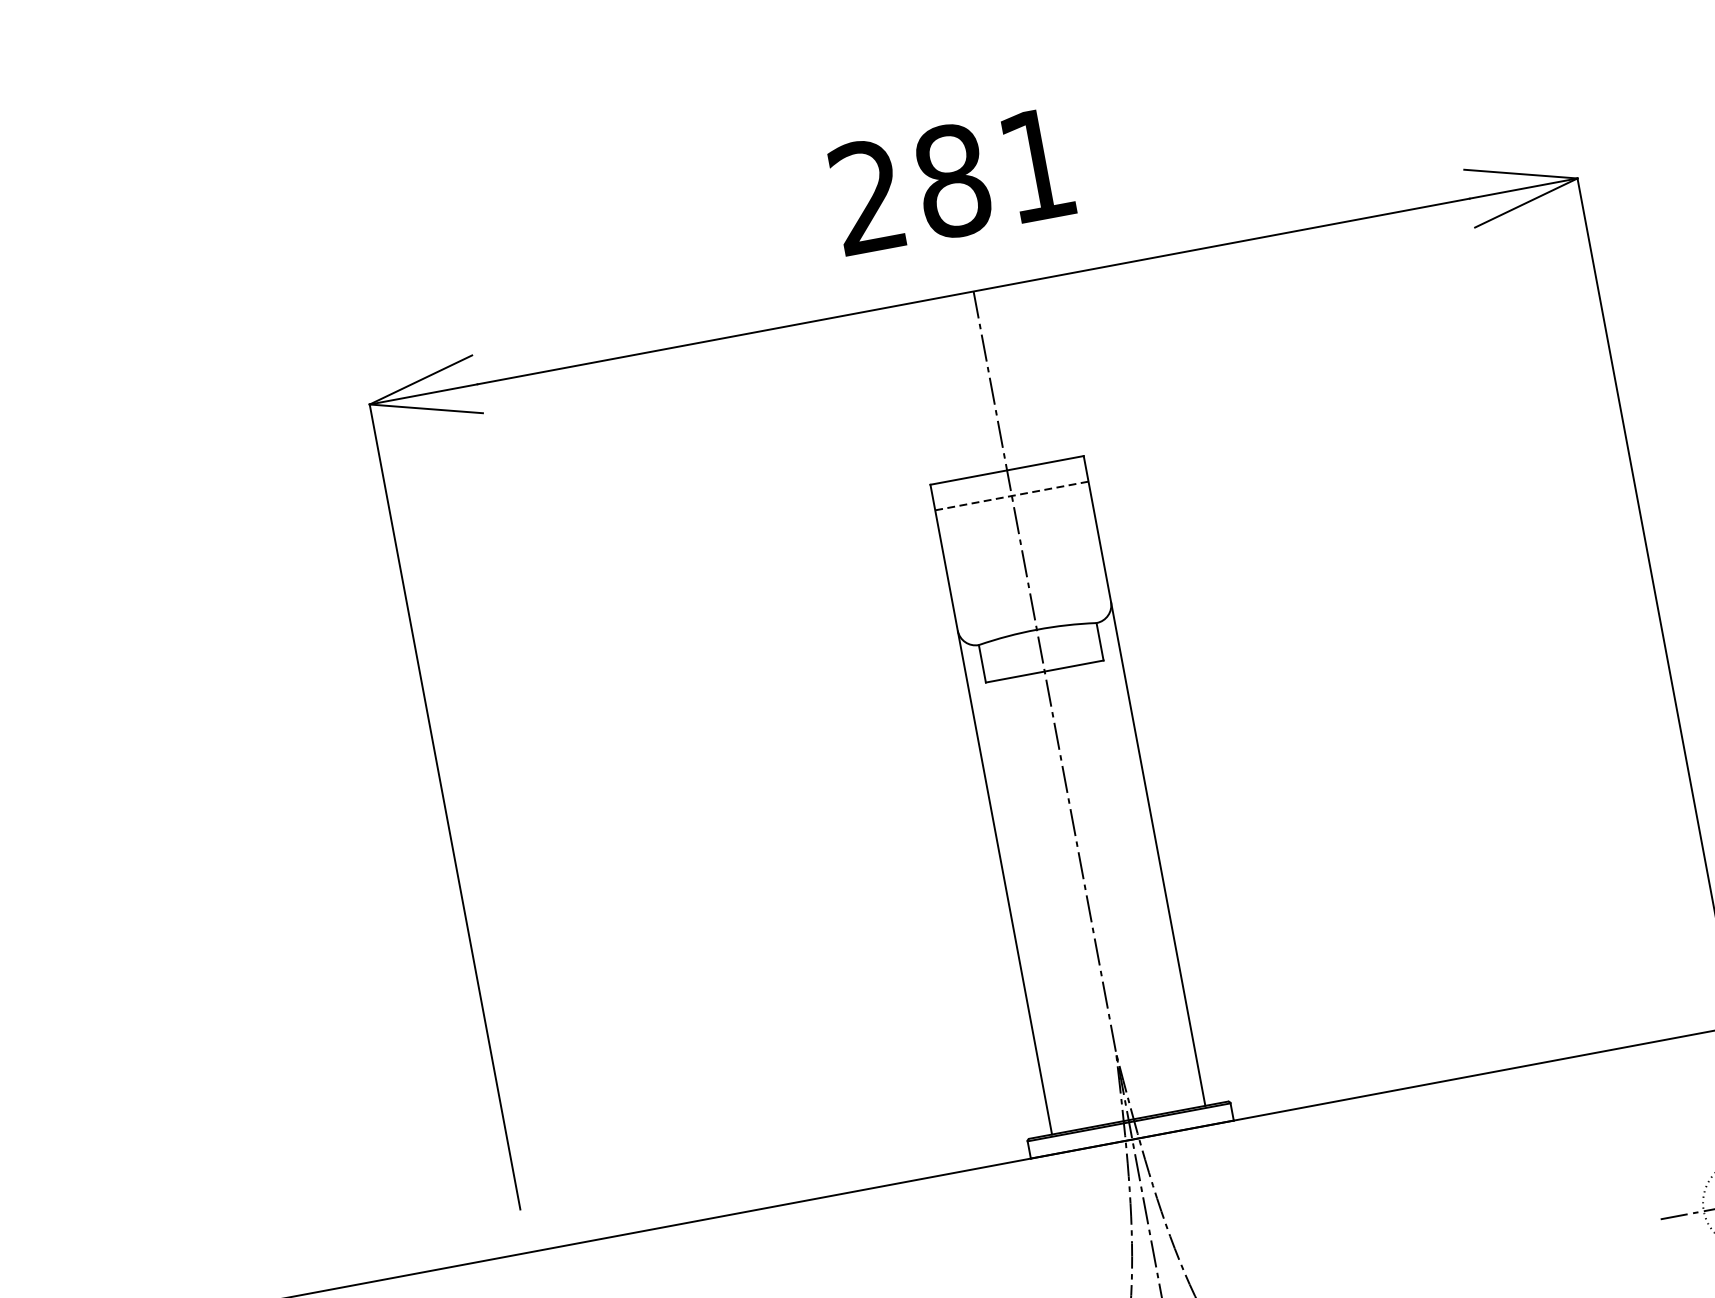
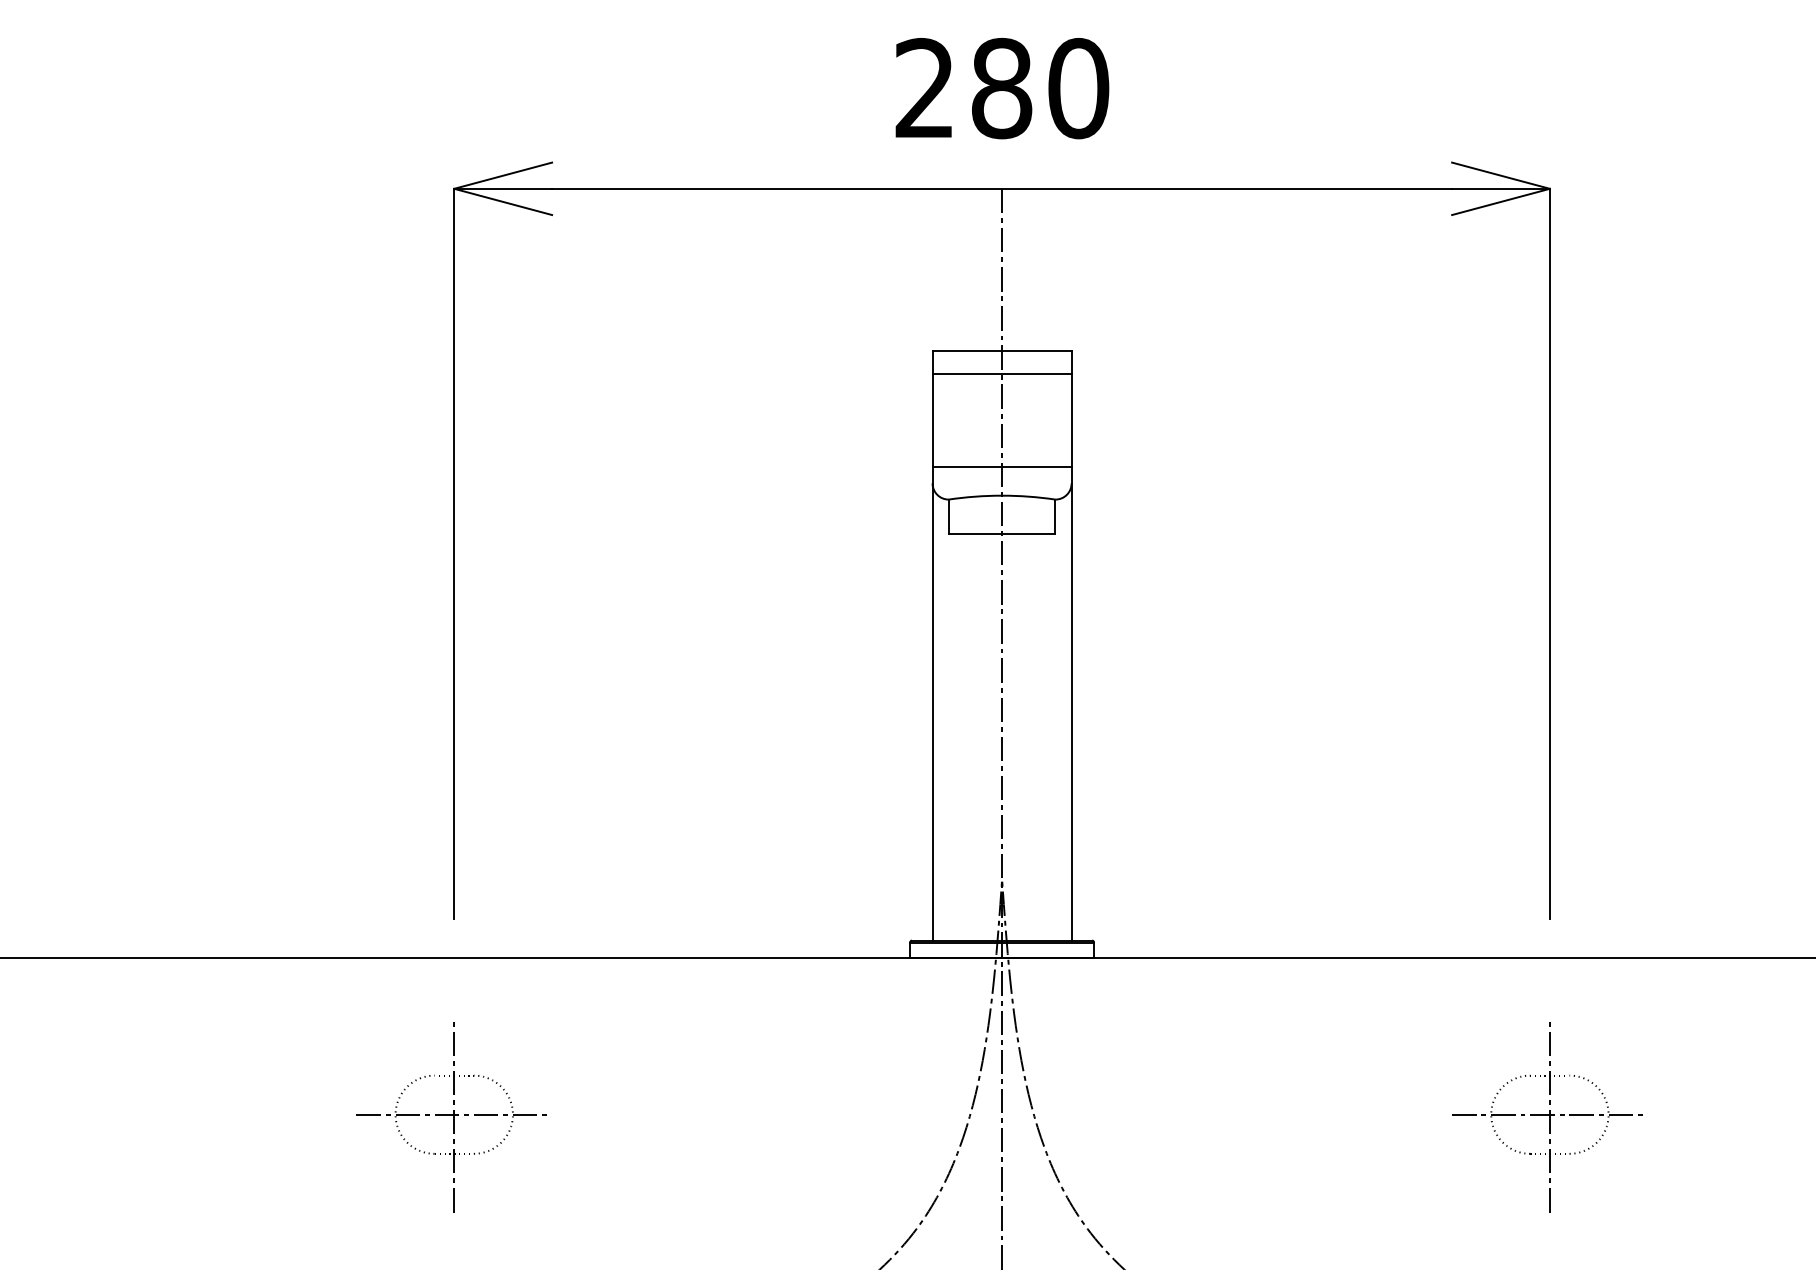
text: (1037, 165) -> (1078, 88), 281 -> 280
line: (1012, 496) -> (1002, 374), dashed -> solid
line: (1030, 598) -> (1001, 467), added

